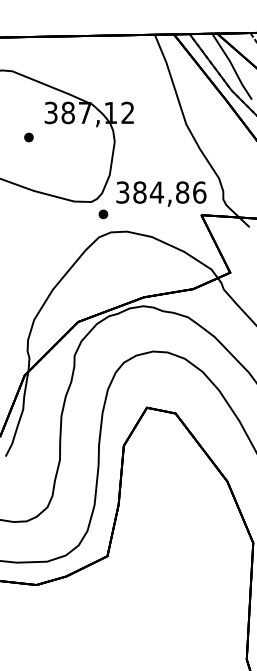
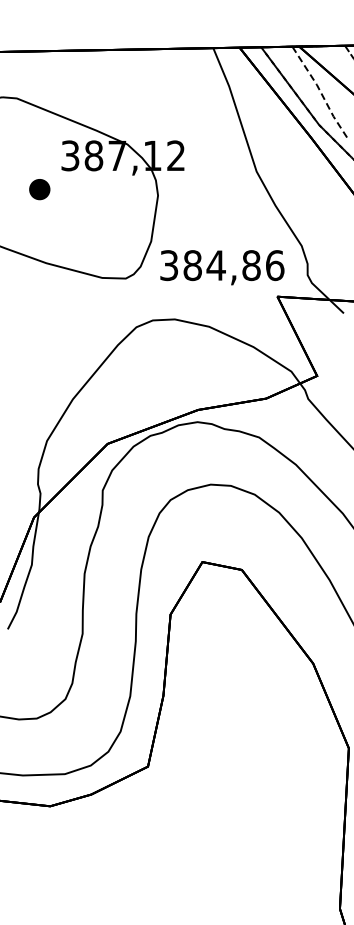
line: (232, 65) -> (320, 90), solid -> dashed
part: (28, 137) -> (39, 189), size x1.6
part: (102, 214) -> (141, 295), removed

